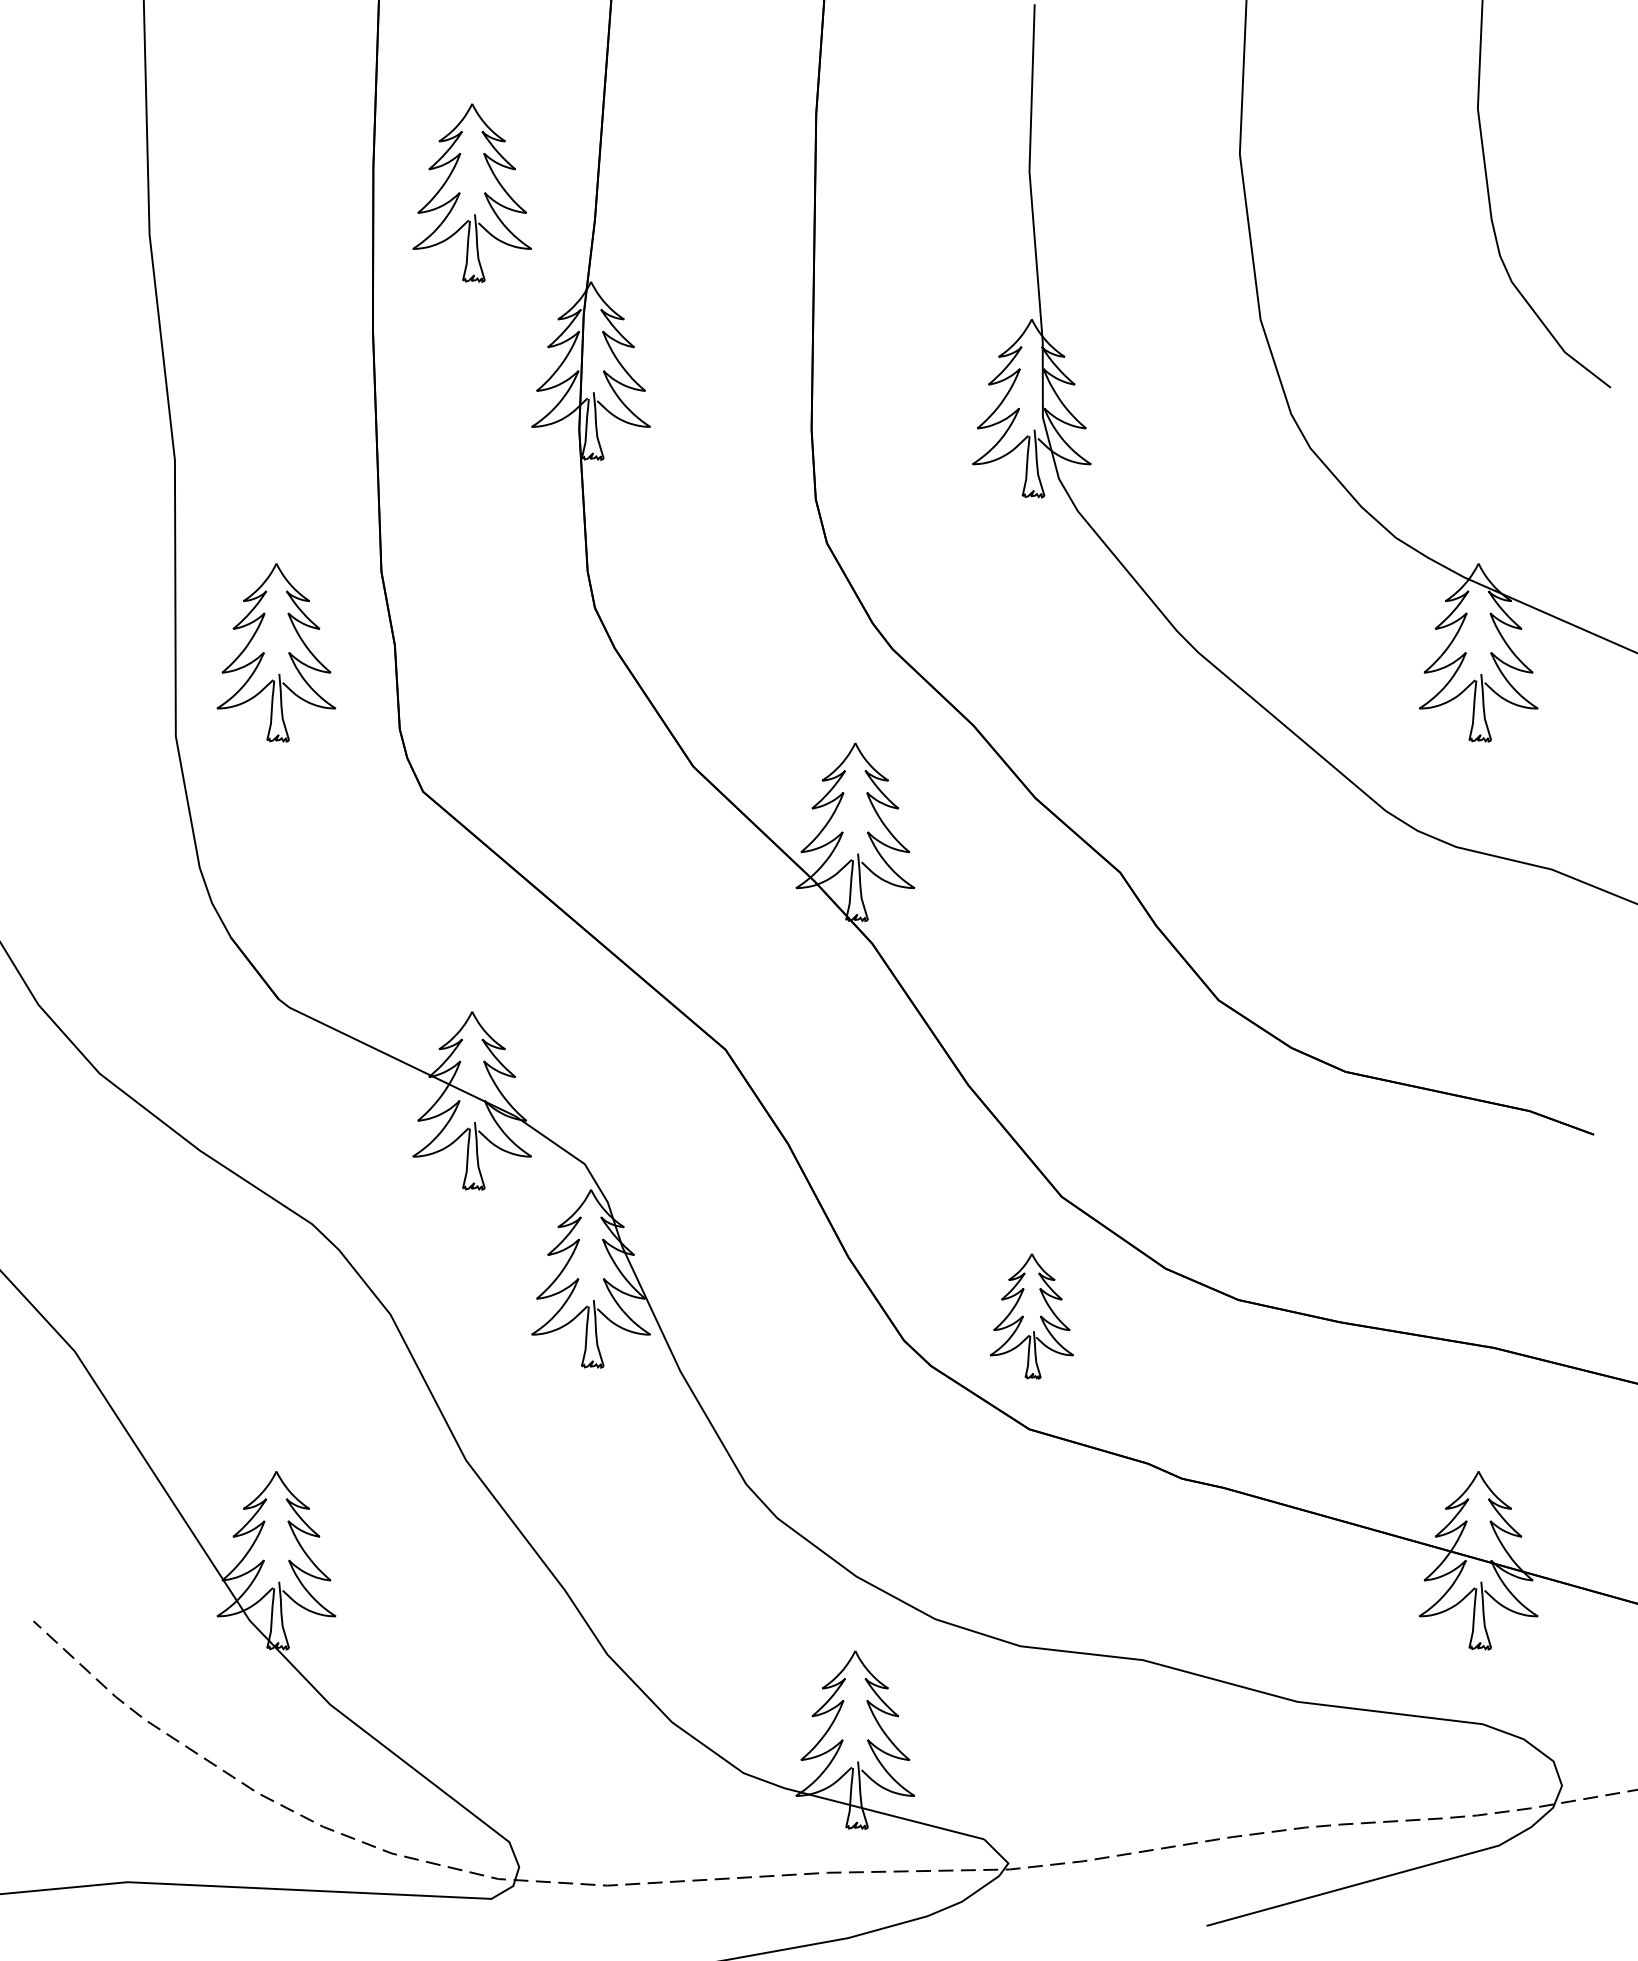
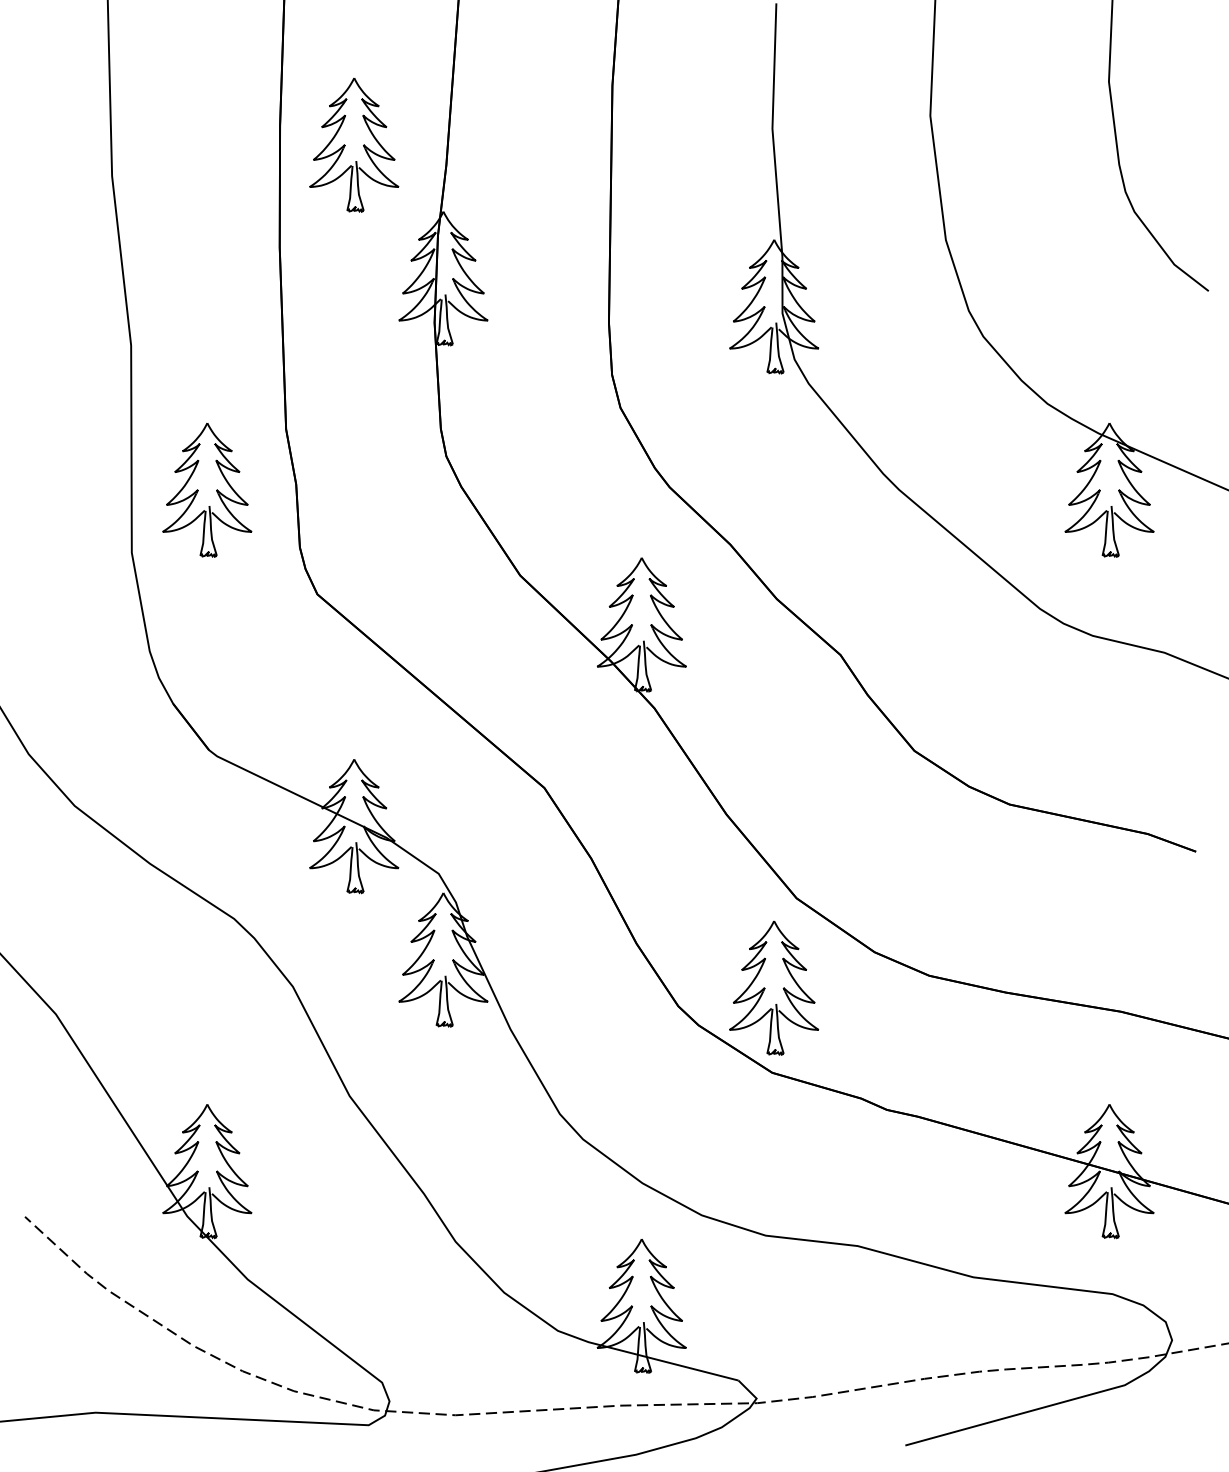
part: (1032, 1315) -> (774, 987), size x1.43

